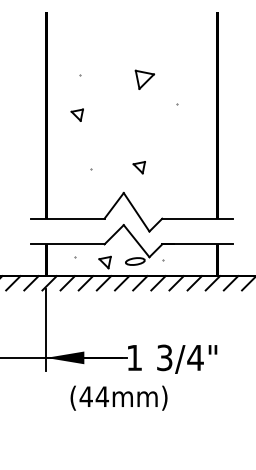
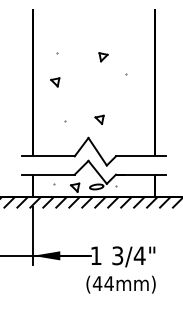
part: (144, 80) -> (103, 57), size x0.62
text: (118, 397) -> (120, 284), moved

